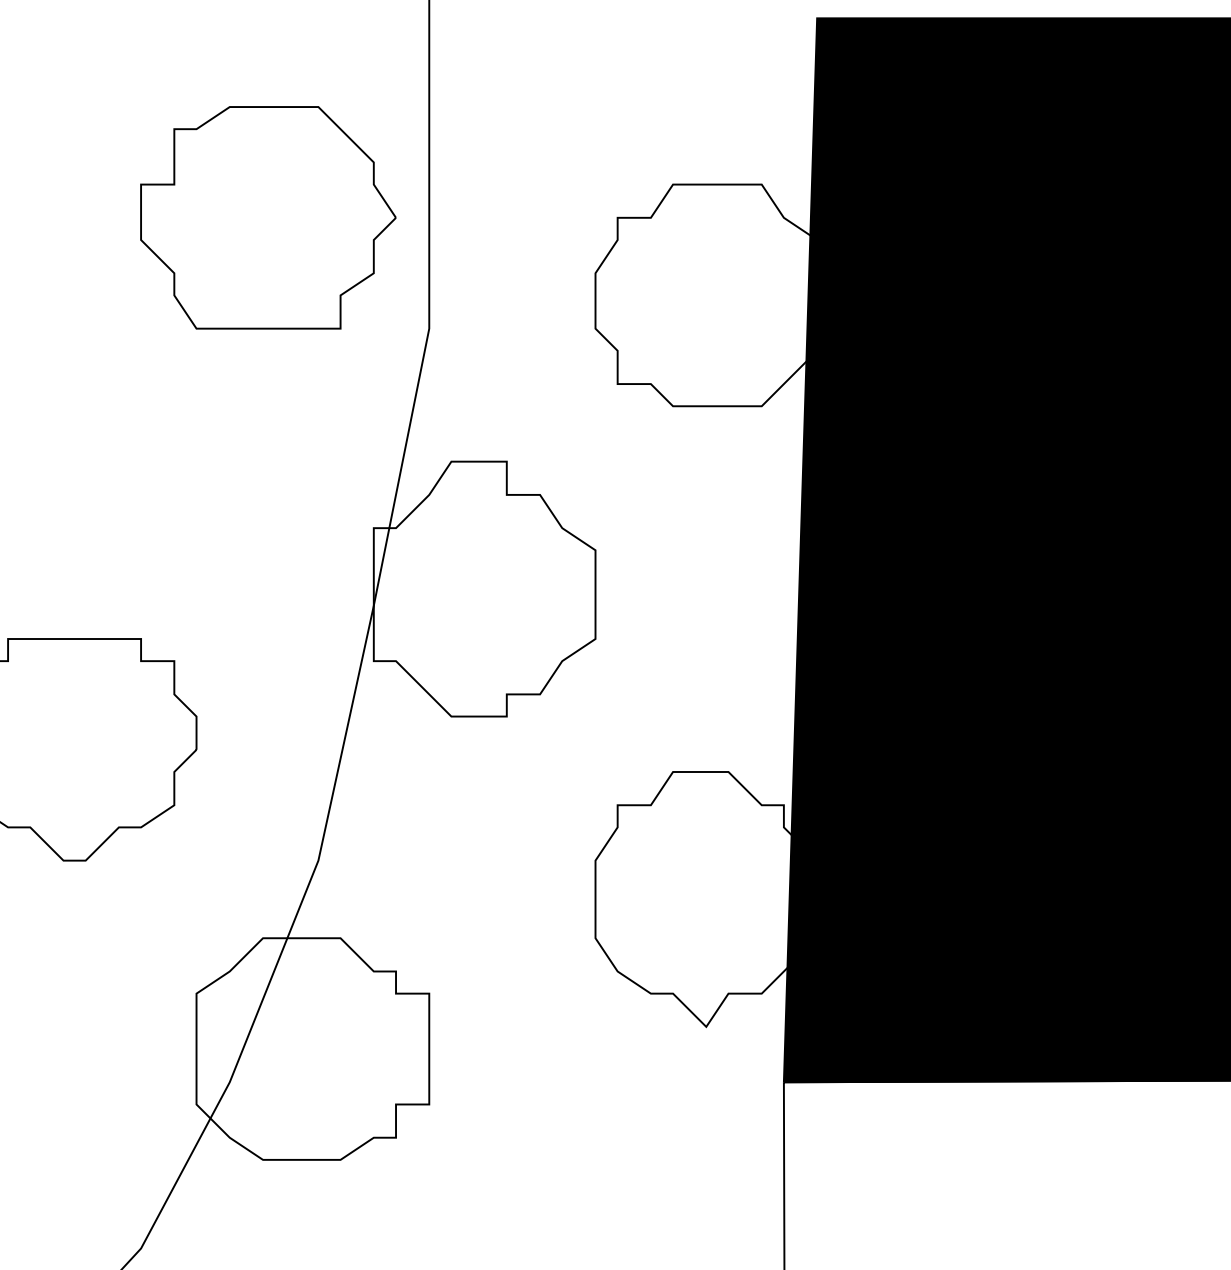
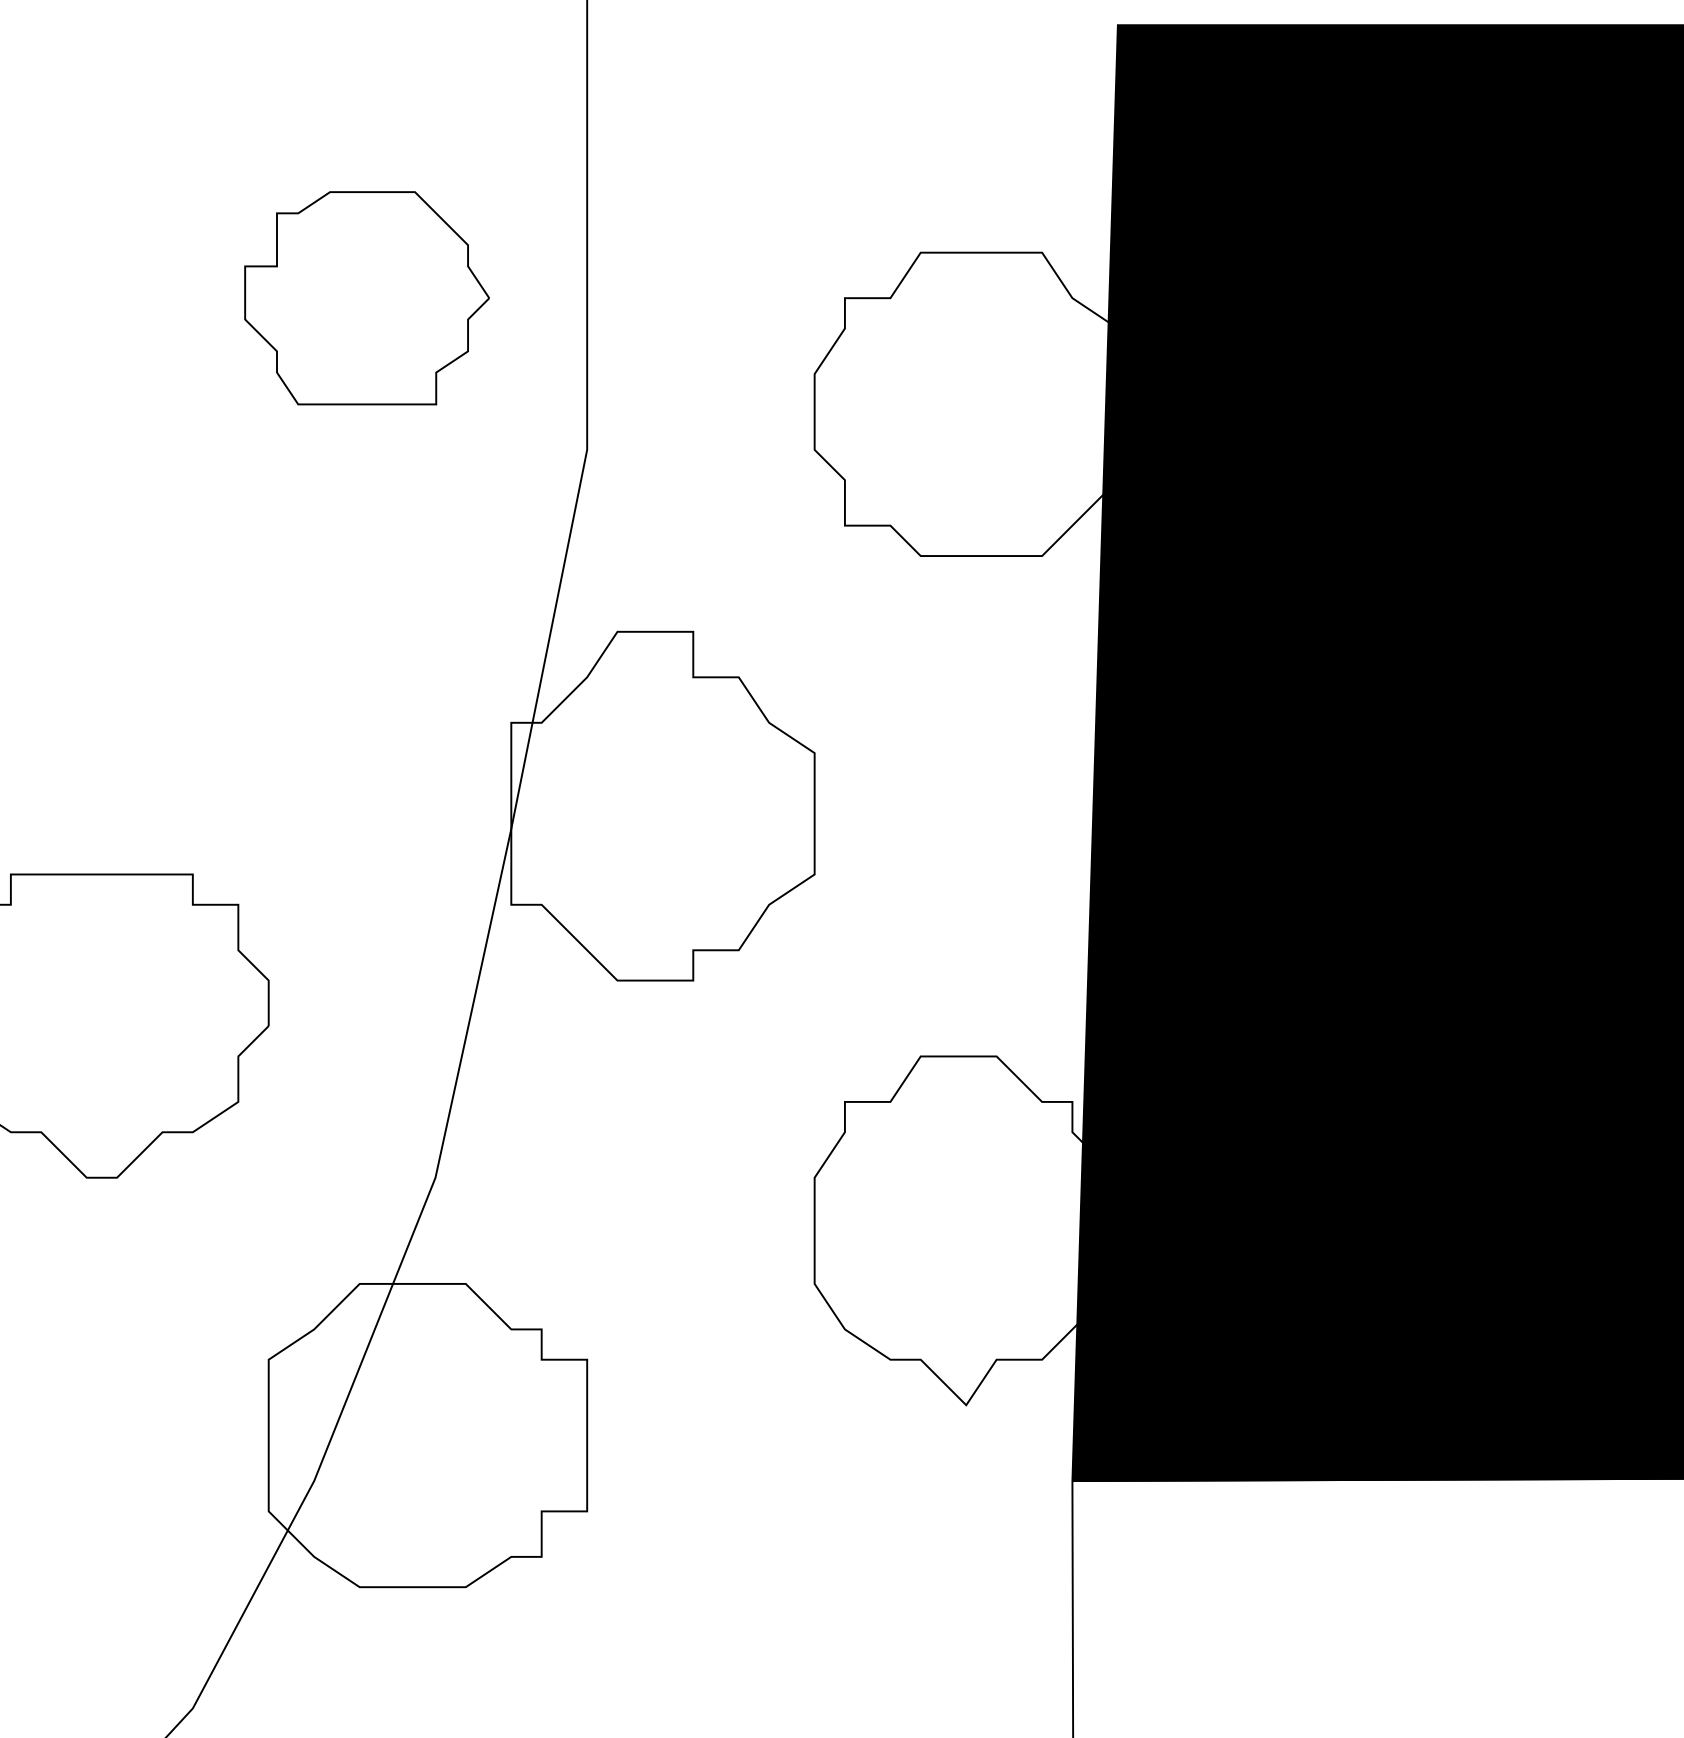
part: (268, 217) -> (367, 297), size x0.7

